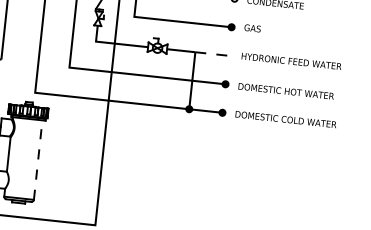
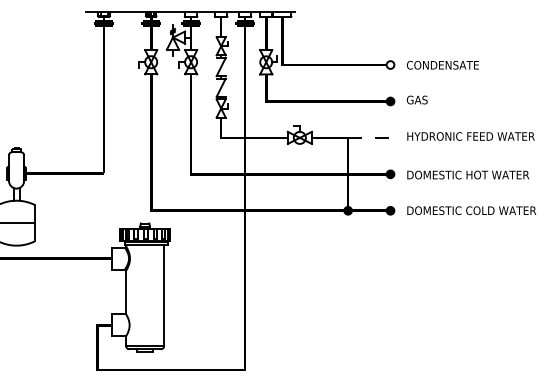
line: (38, 160) -> (164, 295), dashed -> solid

